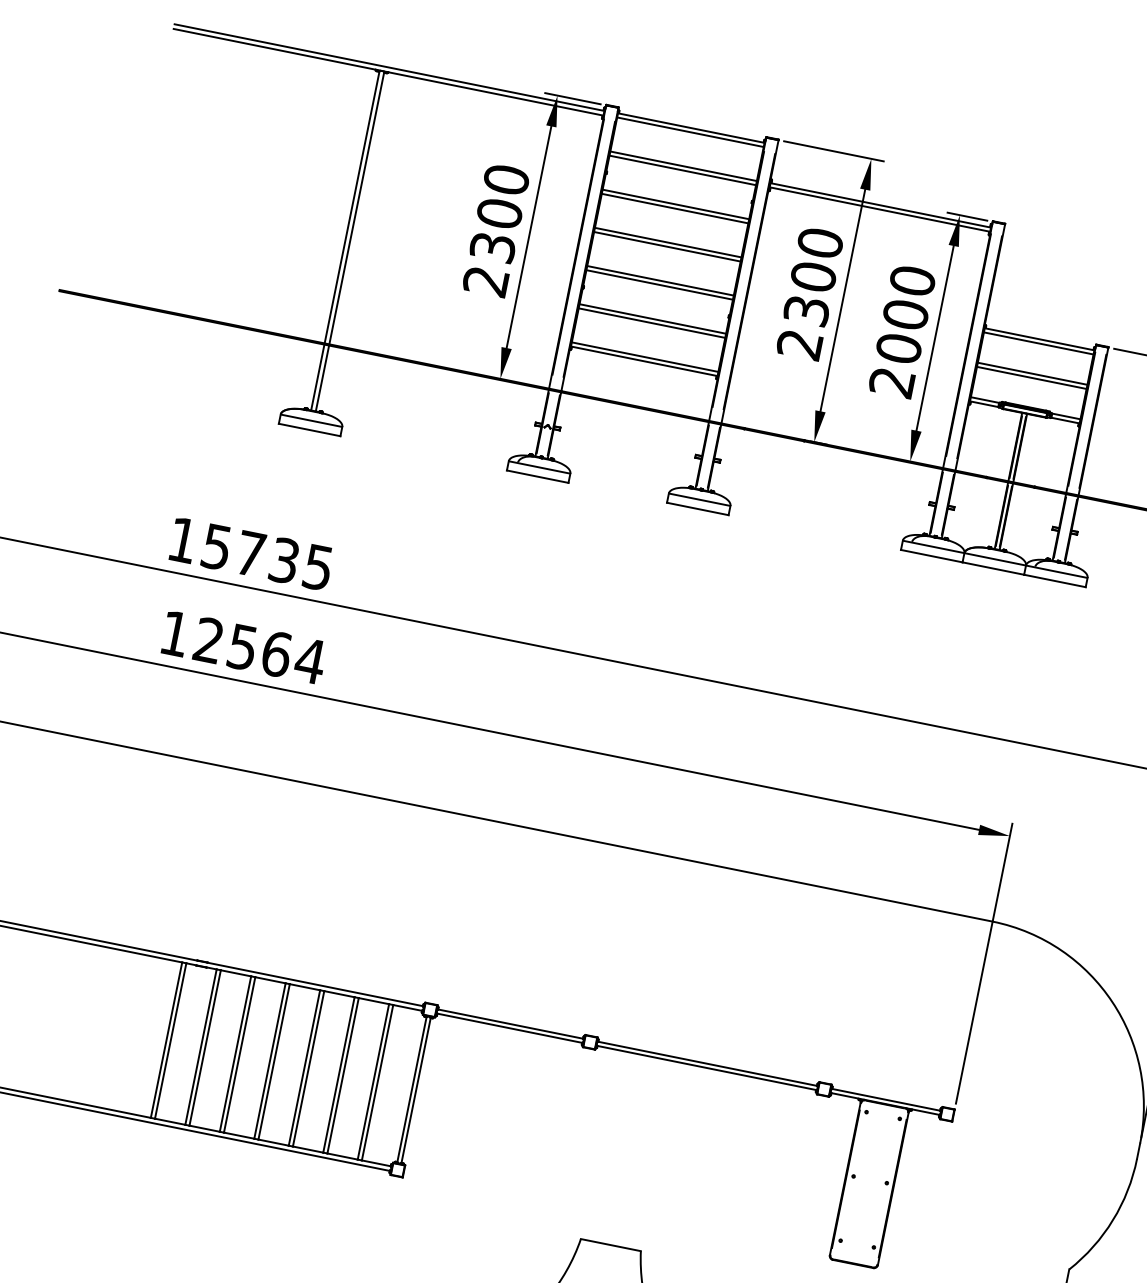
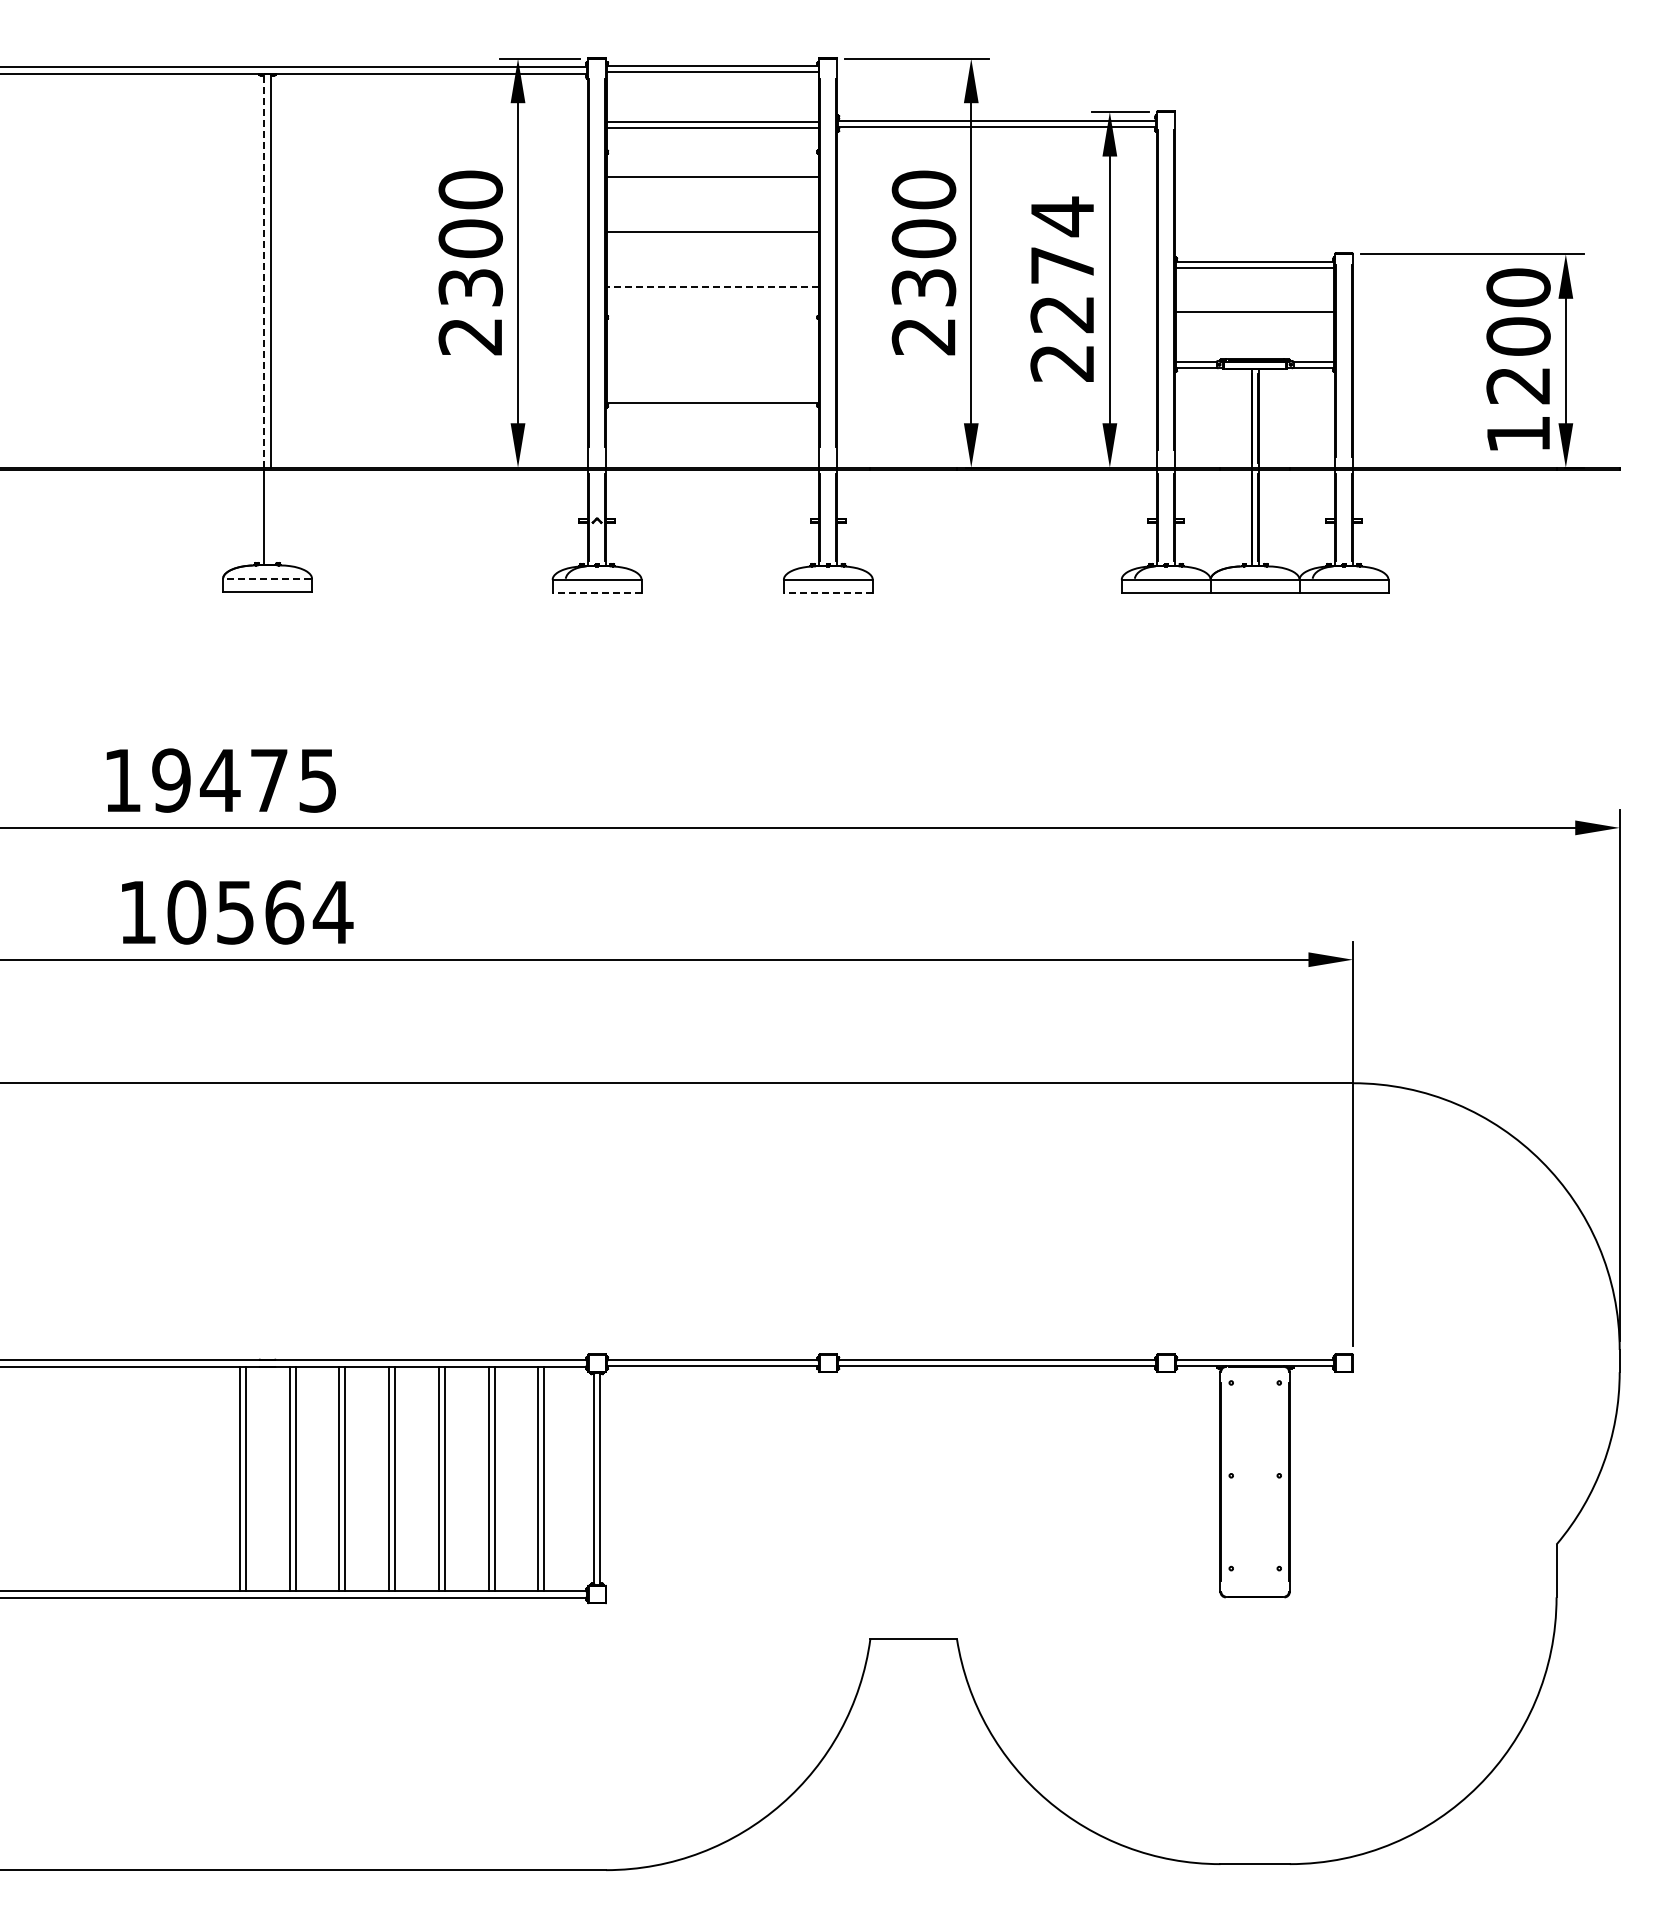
line: (352, 207) -> (264, 271), solid -> dashed
line: (674, 208) -> (712, 182), removed
line: (667, 246) -> (712, 237), removed
line: (660, 280) -> (712, 286), solid -> dashed
line: (659, 284) -> (712, 292), removed
text: (905, 314) -> (1062, 264), 2000 -> 2274
line: (652, 319) -> (712, 342), removed
line: (651, 323) -> (712, 348), removed
line: (644, 357) -> (712, 397), removed
line: (1031, 377) -> (1254, 317), removed
line: (322, 378) -> (270, 516), removed
line: (311, 420) -> (267, 578), solid -> dashed
line: (537, 476) -> (596, 593), solid -> dashed
line: (697, 509) -> (827, 593), solid -> dashed
text: (250, 553) -> (219, 780), 15735 -> 19475
text: (208, 640) -> (186, 912), 12564 -> 10564

